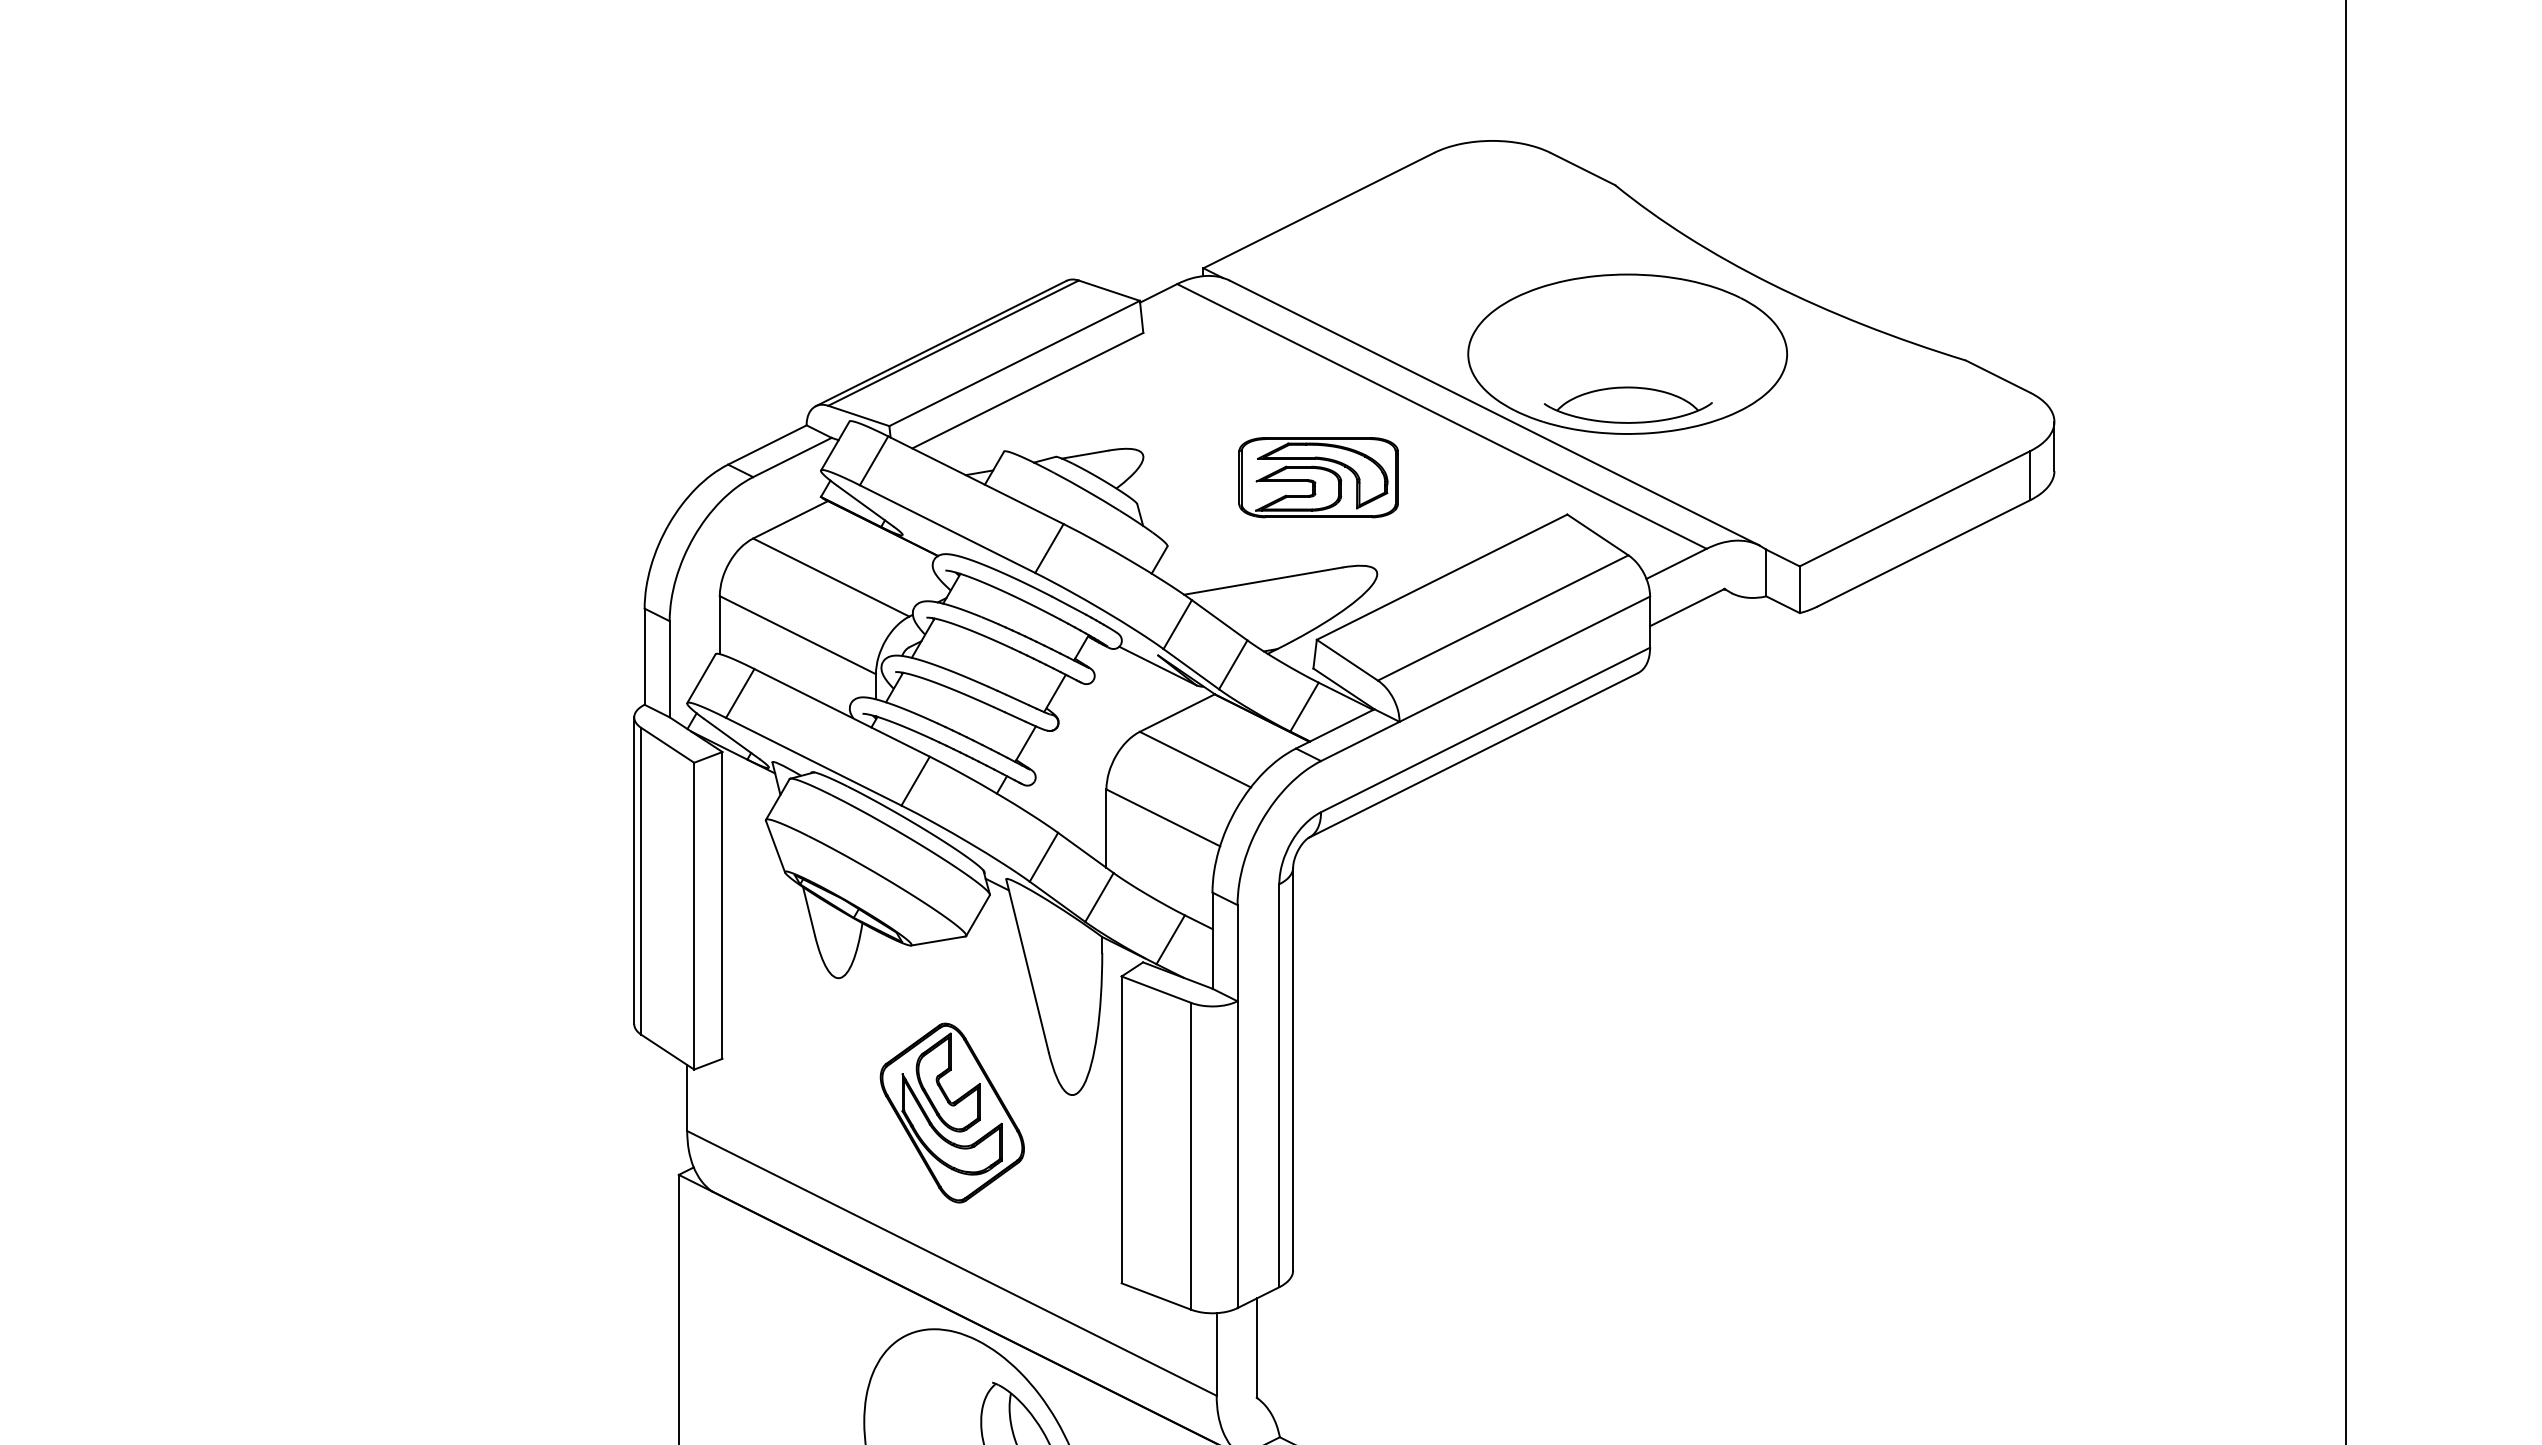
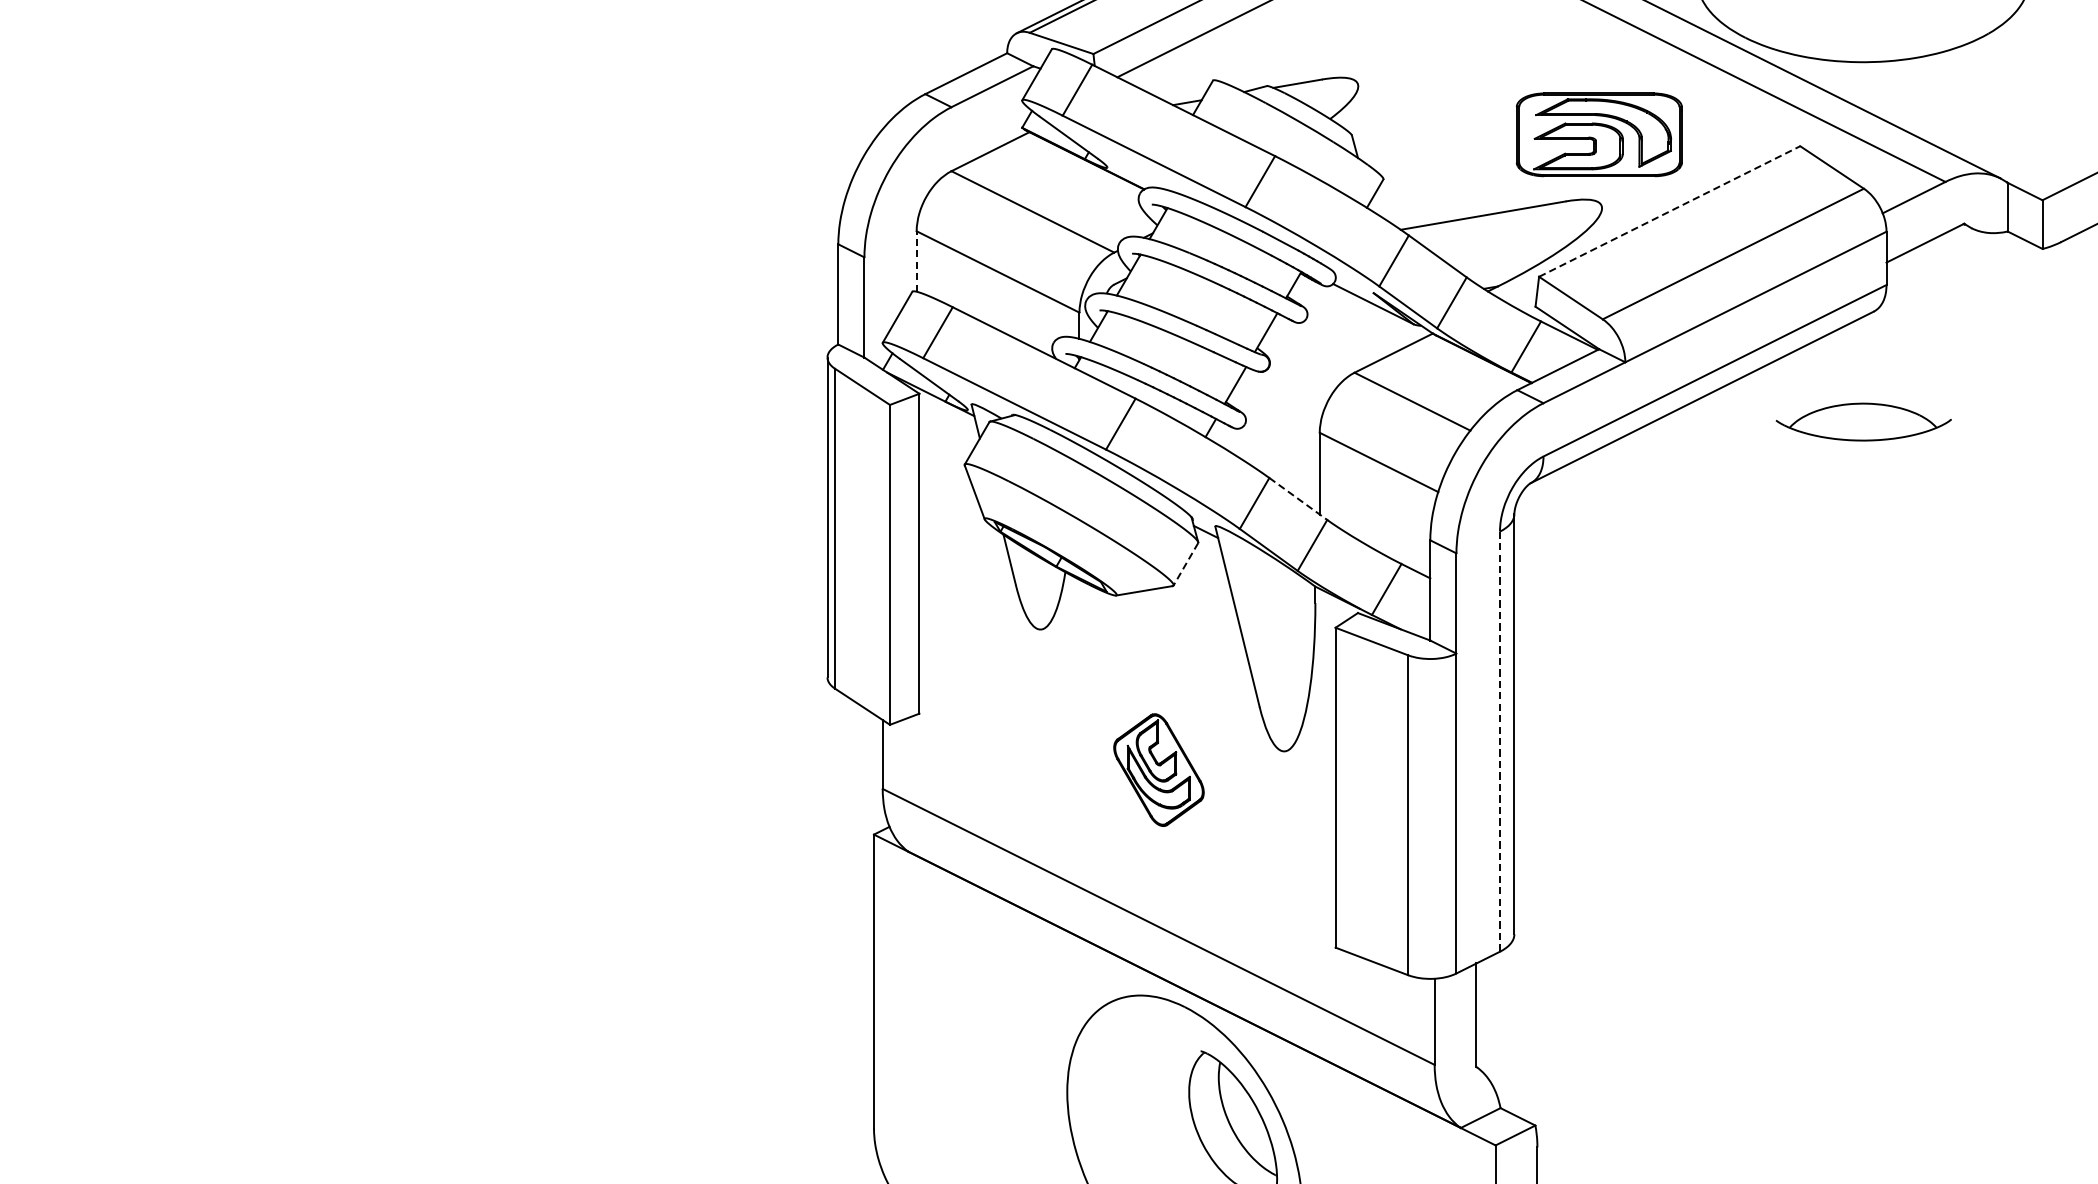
part: (1627, 404) -> (1862, 421), moved
part: (1318, 477) -> (1599, 134), moved
line: (1442, 576) -> (1670, 210), solid -> dashed
line: (719, 624) -> (916, 260), solid -> dashed
line: (1086, 853) -> (1298, 499), solid -> dashed
line: (978, 915) -> (1186, 564), solid -> dashed
line: (1279, 1085) -> (1500, 741), solid -> dashed
part: (951, 1112) -> (1158, 769), size x0.6

